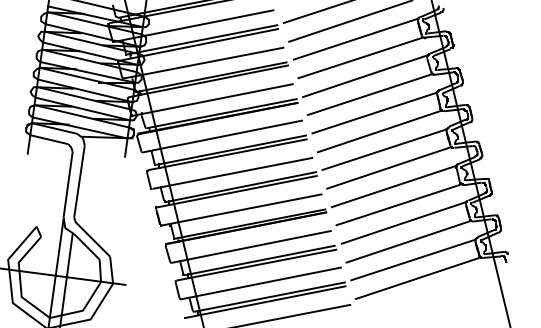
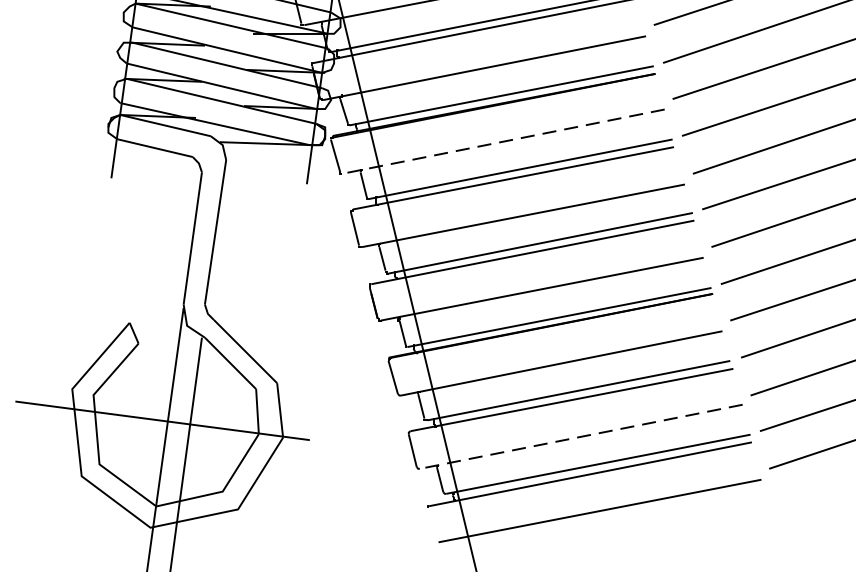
line: (222, 136) -> (502, 141), solid -> dashed
line: (261, 283) -> (581, 437), solid -> dashed

